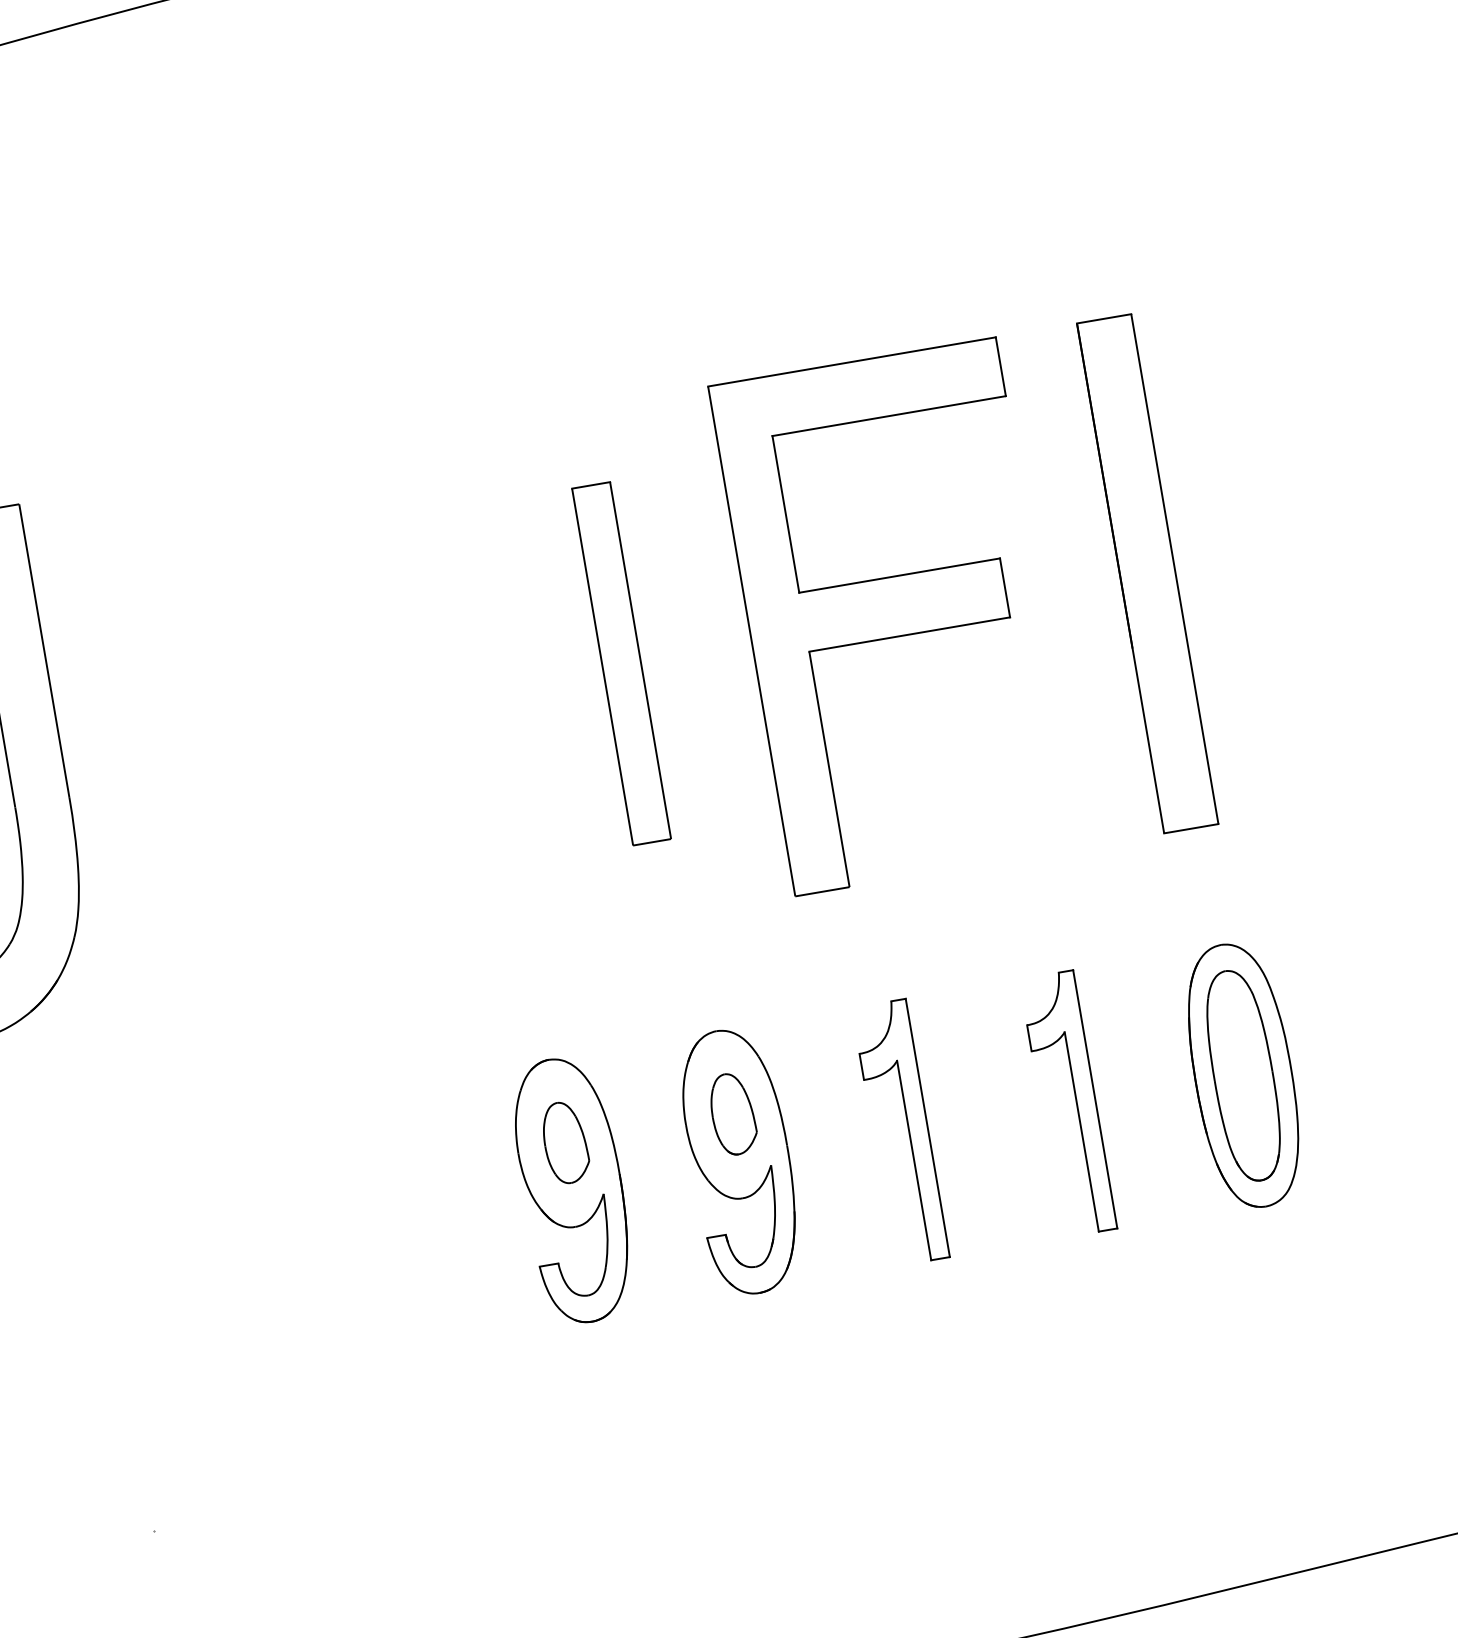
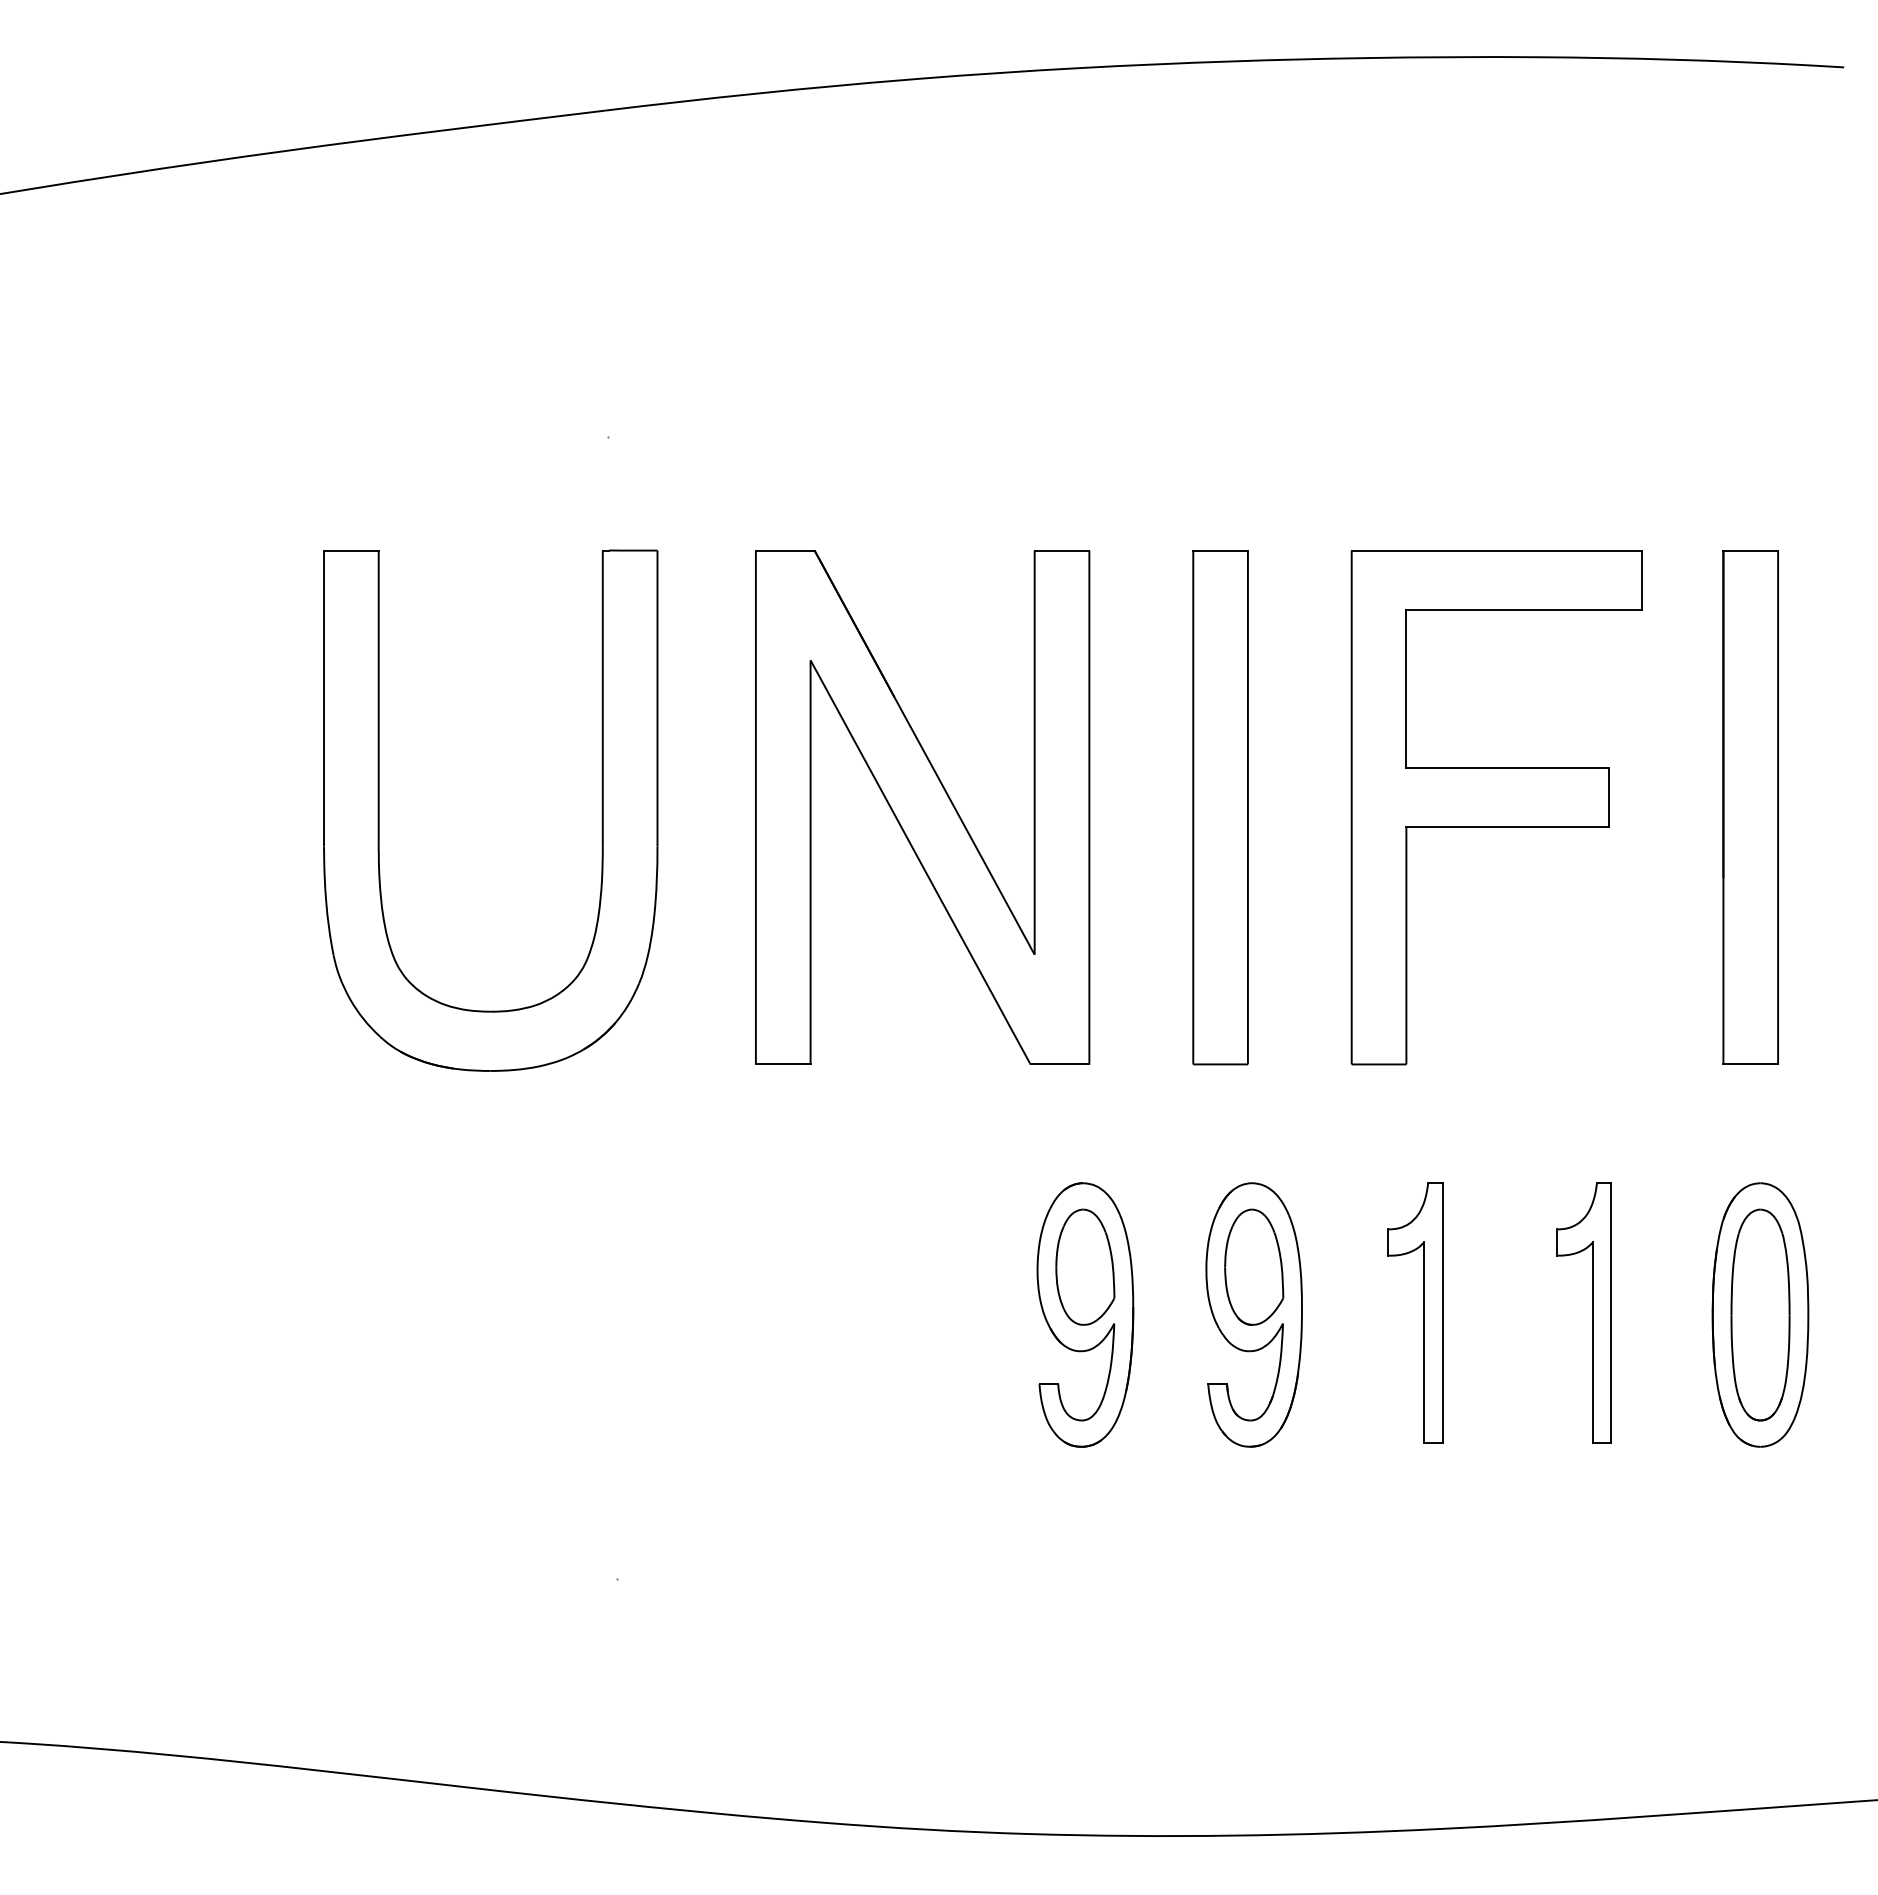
part: (621, 663) -> (1220, 807), size x1.43
part: (325, 714) -> (922, 807), added
part: (733, 1113) -> (1254, 1266), size x1.43
part: (565, 1142) -> (1085, 1266), size x1.43

